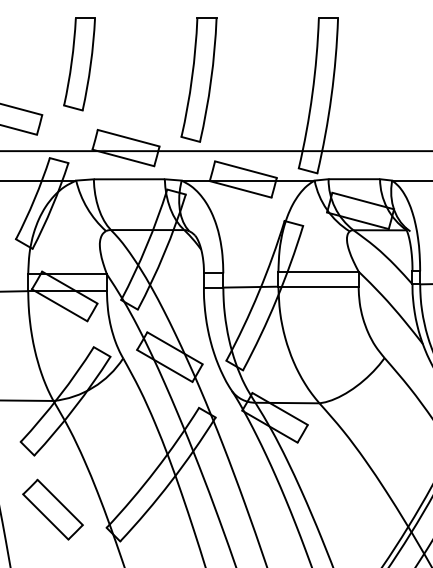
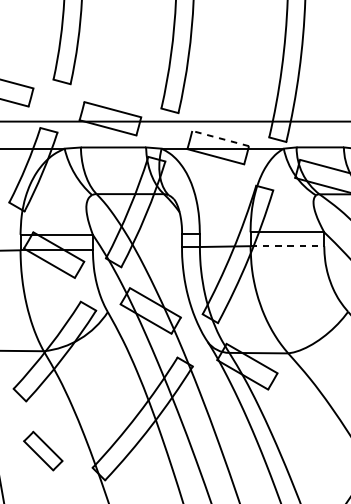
line: (245, 169) -> (220, 138), solid -> dashed
line: (319, 286) -> (288, 246), solid -> dashed
part: (52, 509) -> (42, 450), size x0.7

